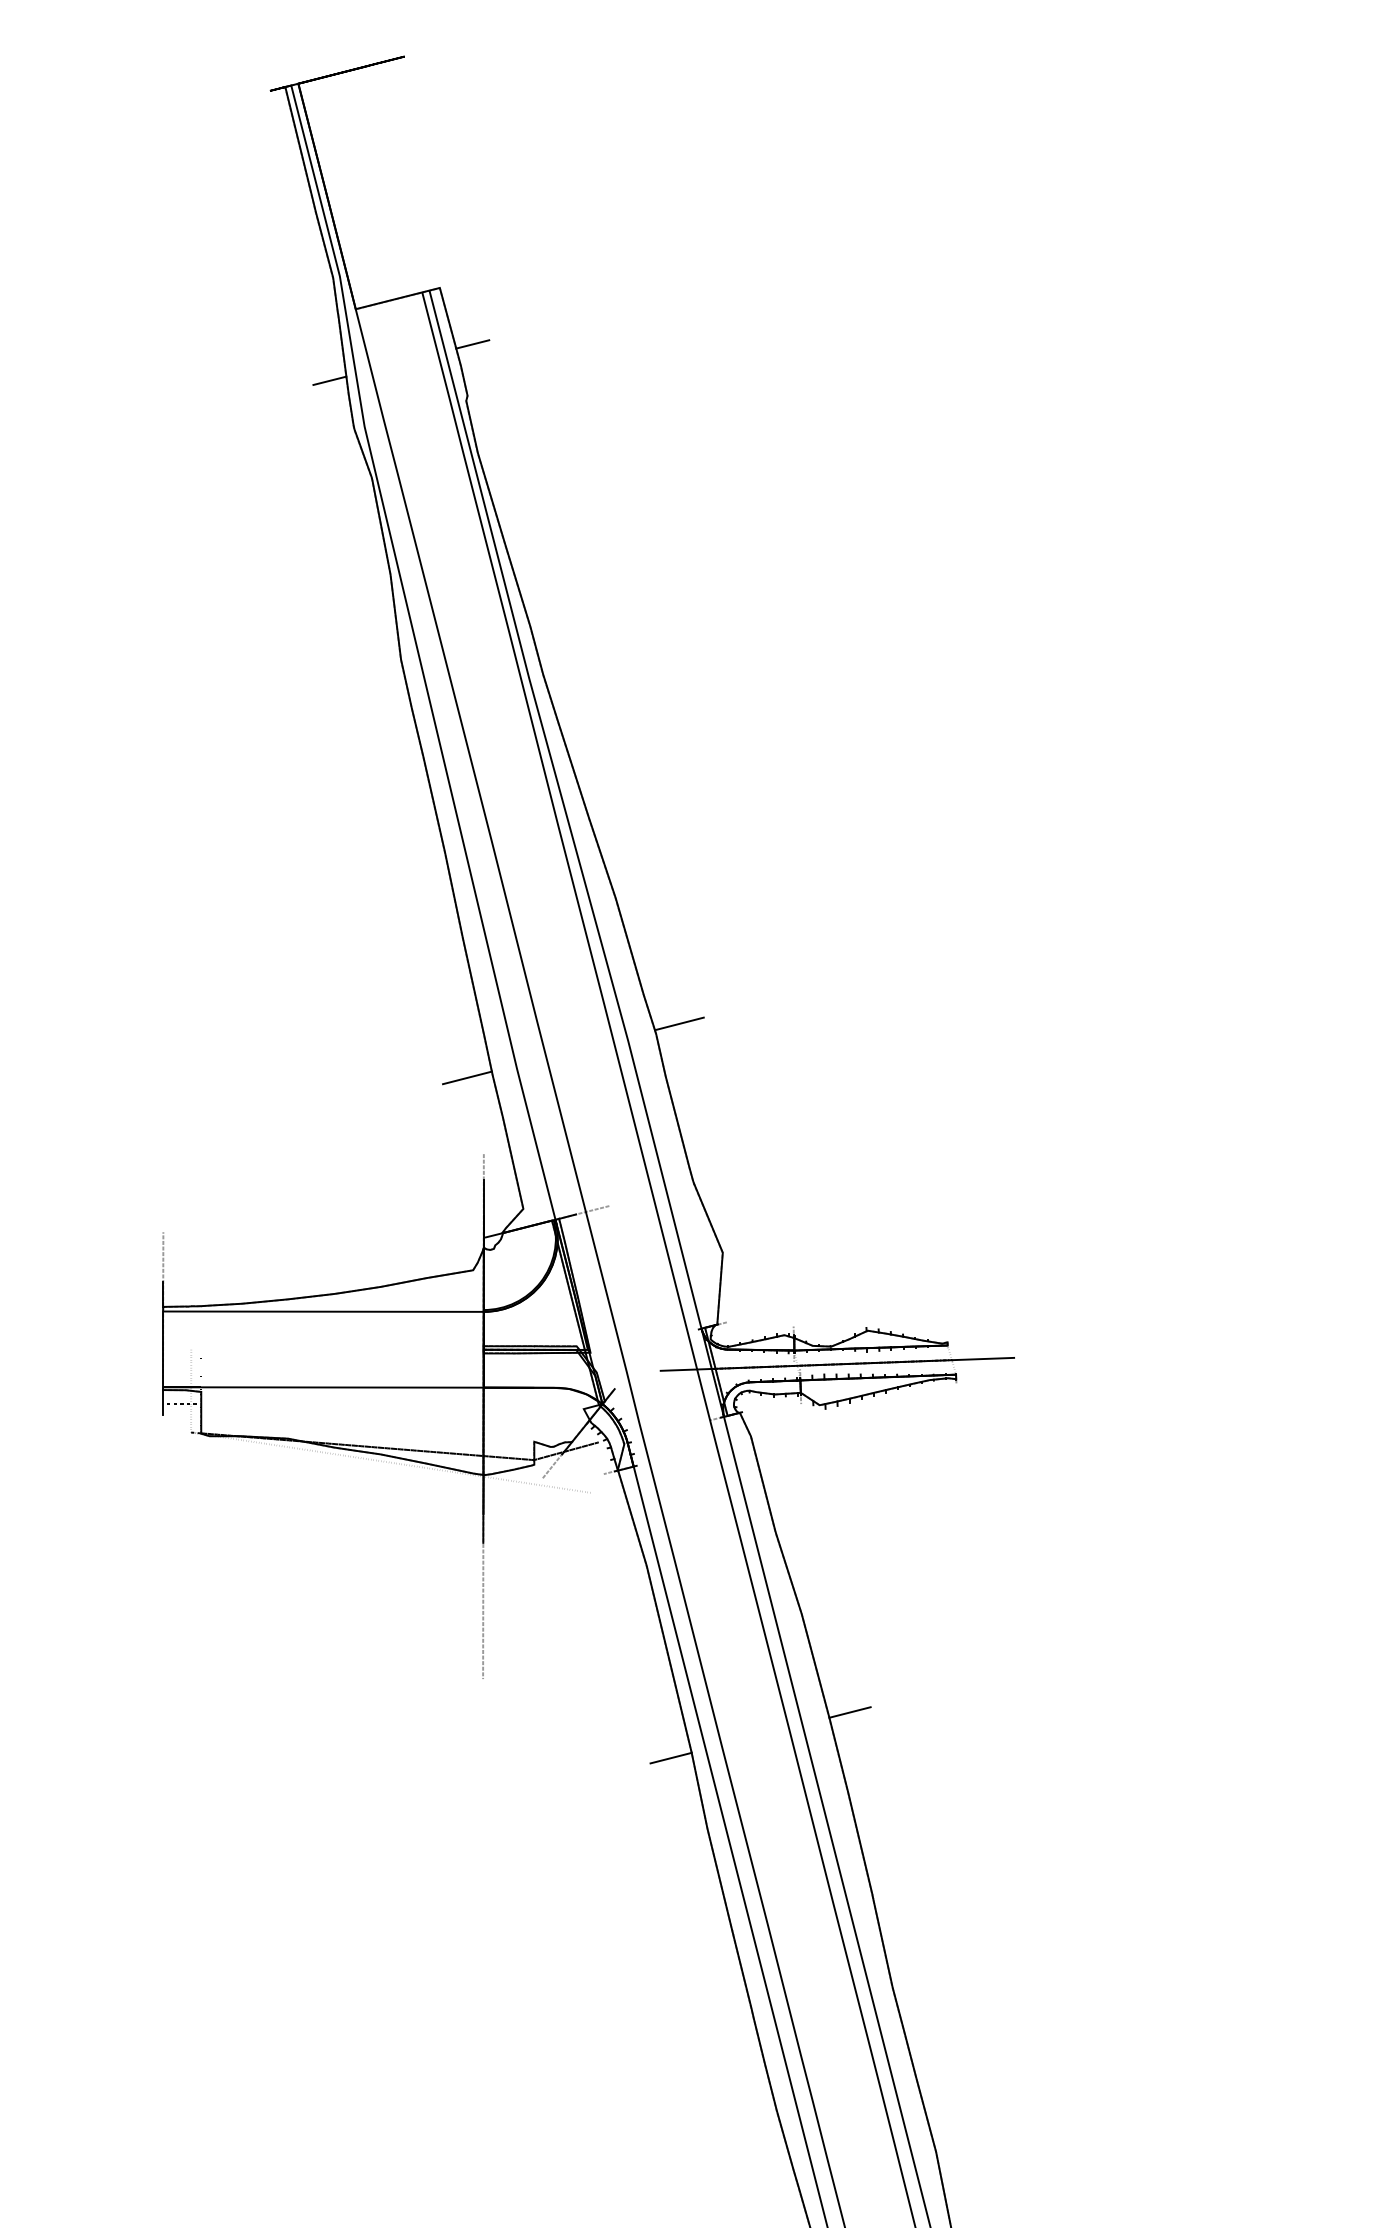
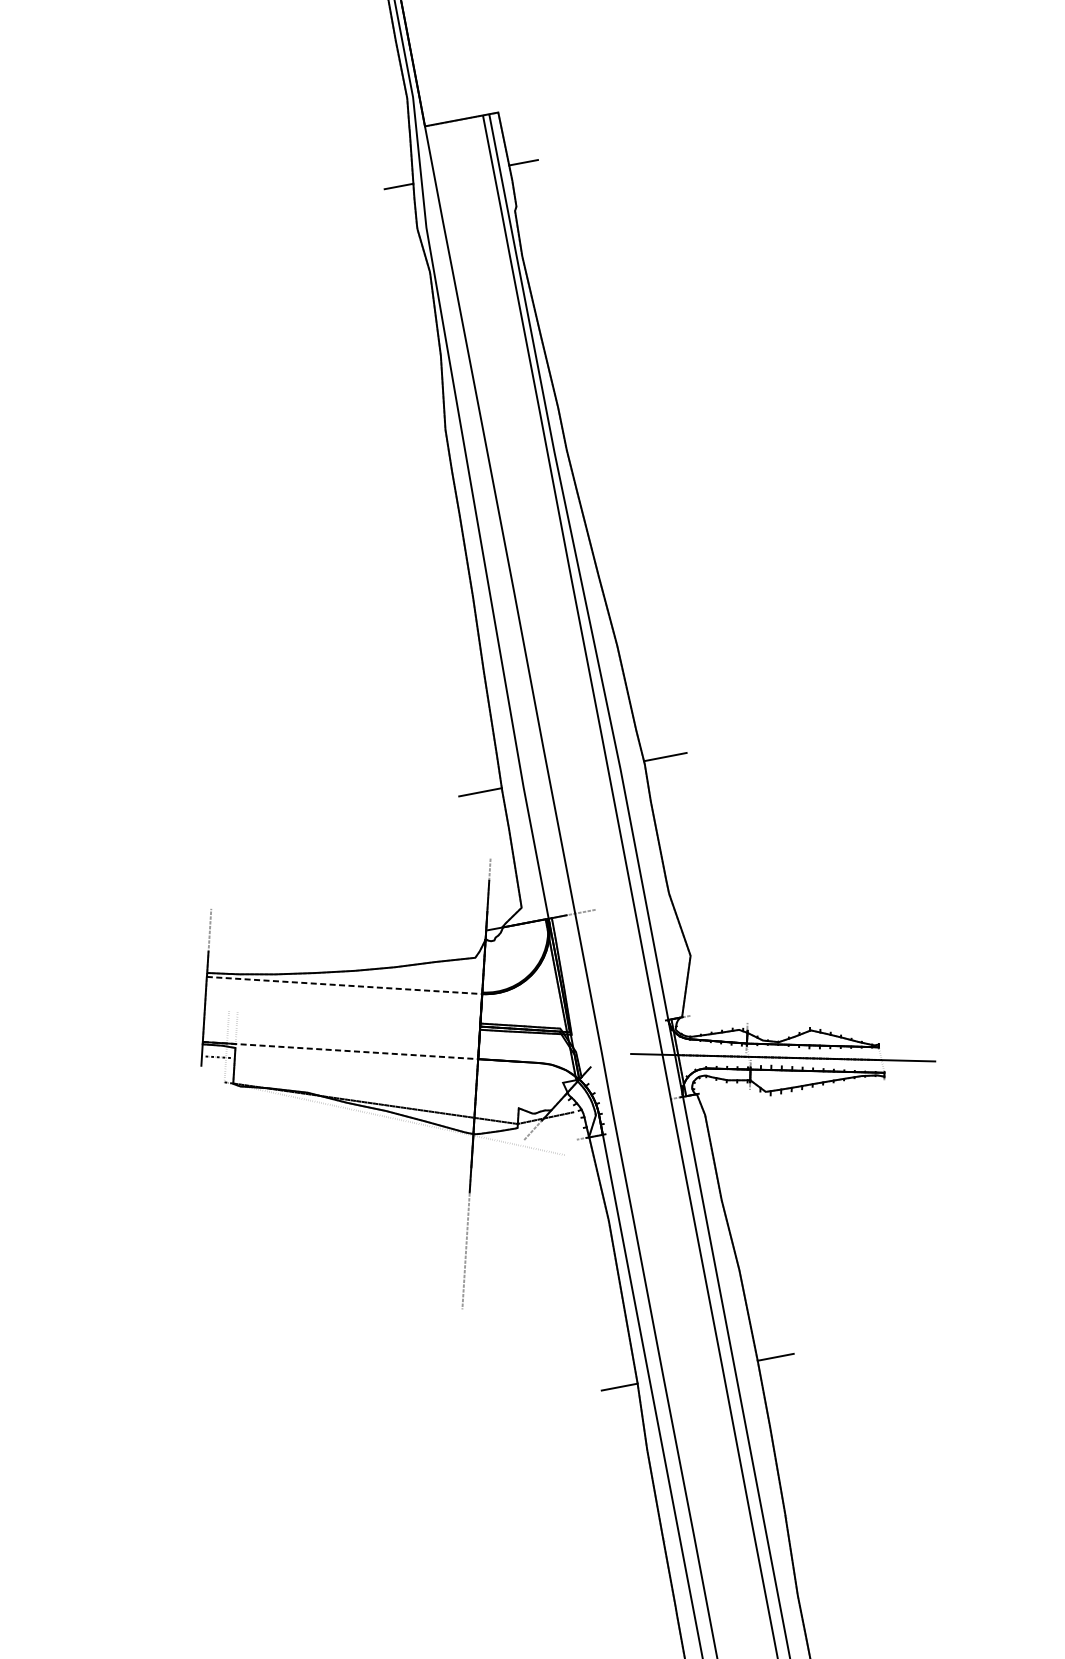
line: (323, 1311) -> (344, 985), solid -> dashed
line: (323, 1387) -> (340, 1050), solid -> dashed

